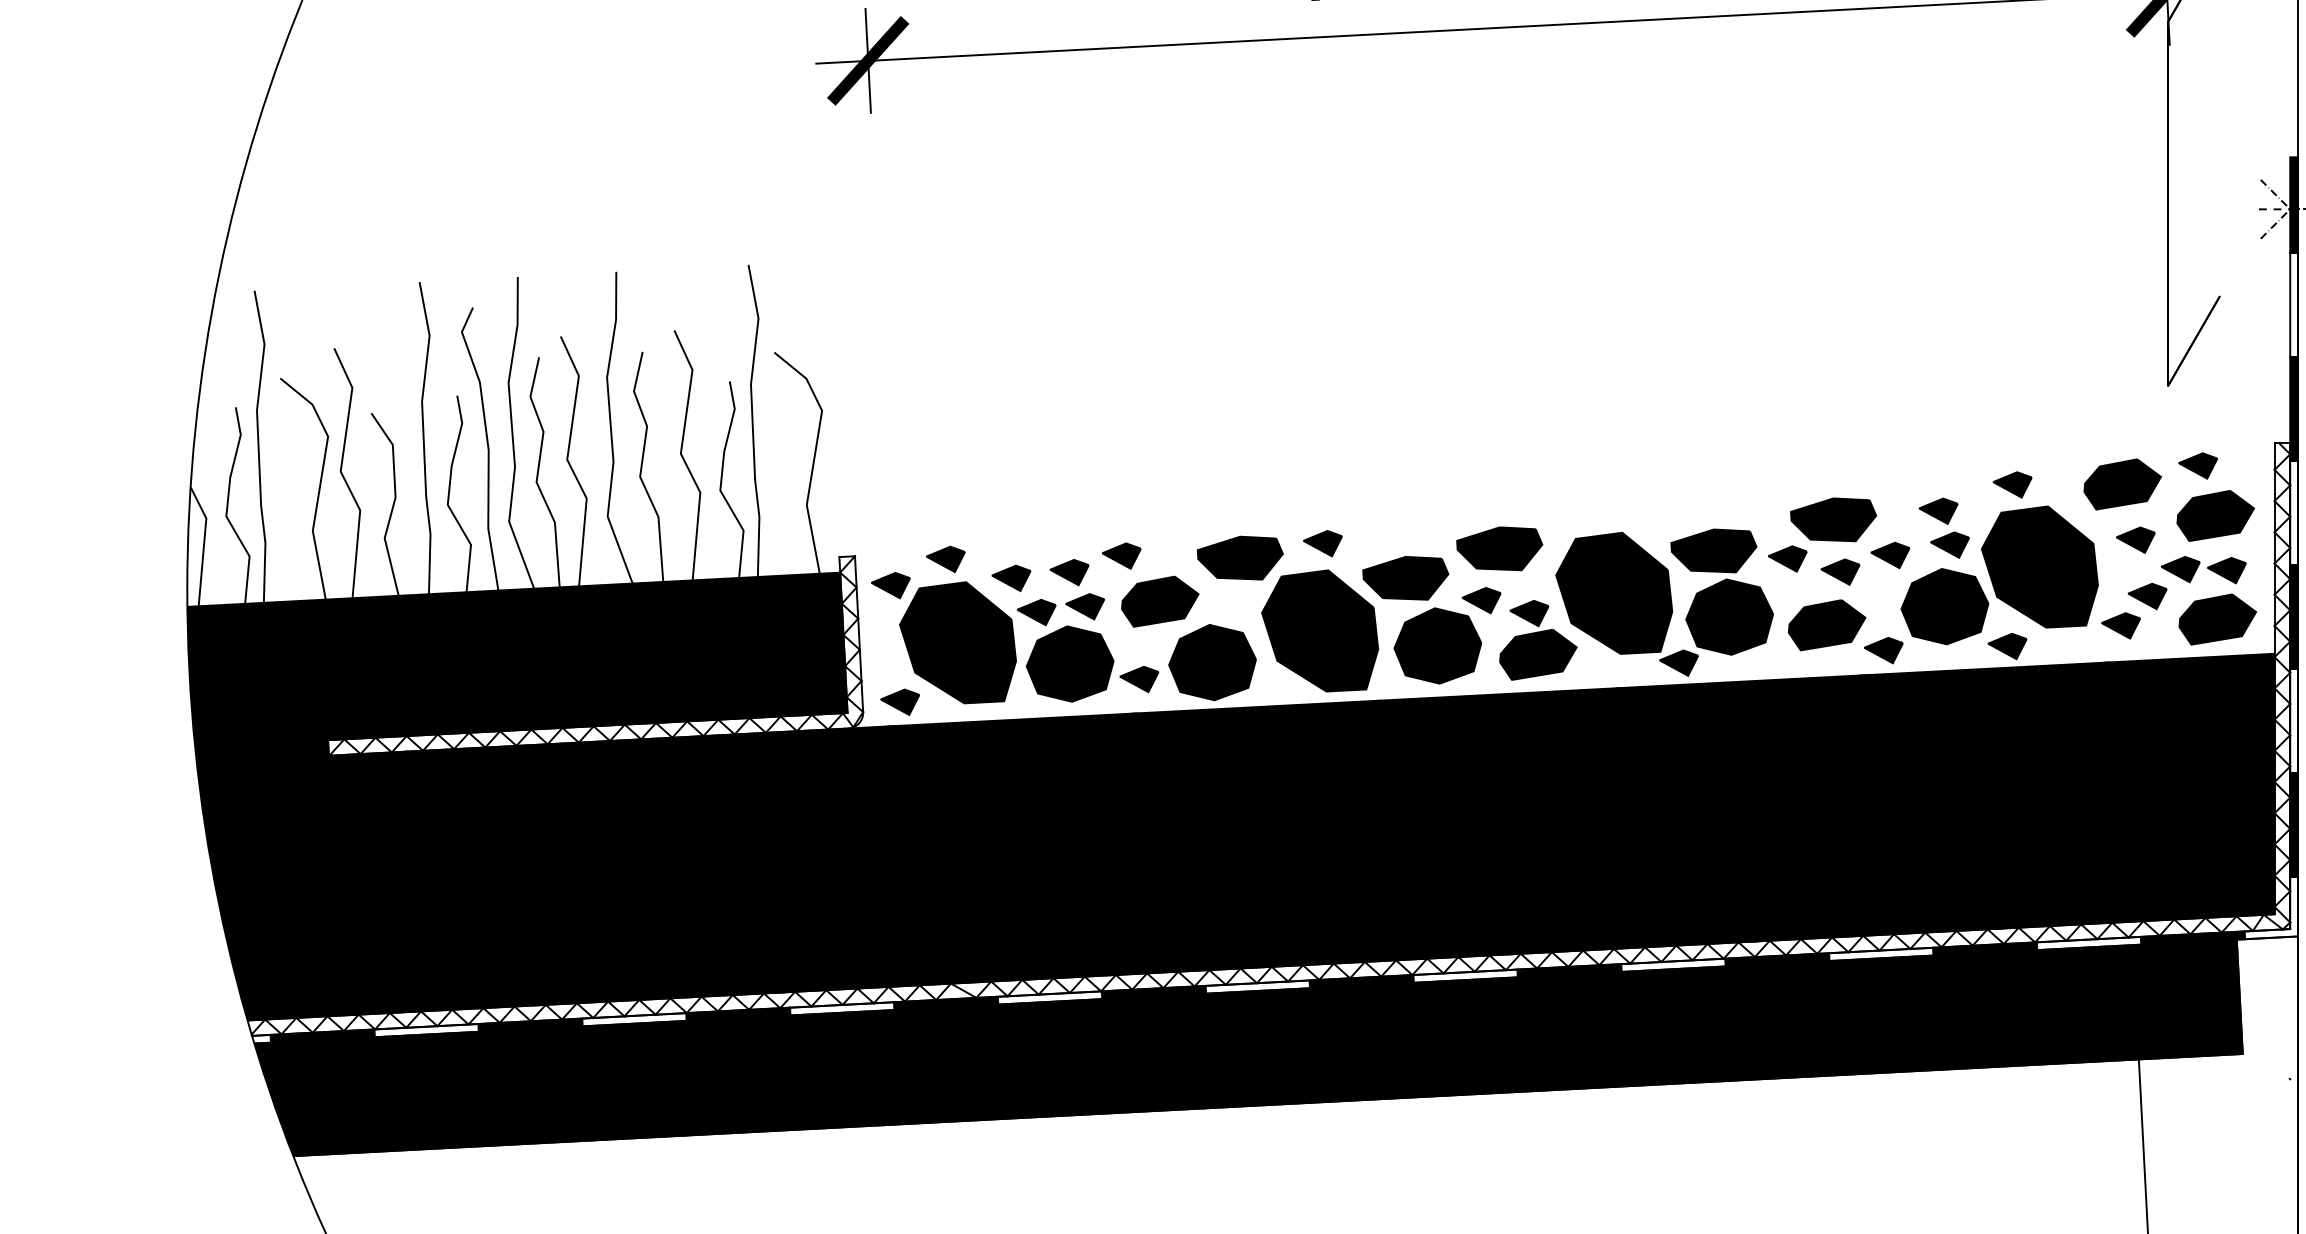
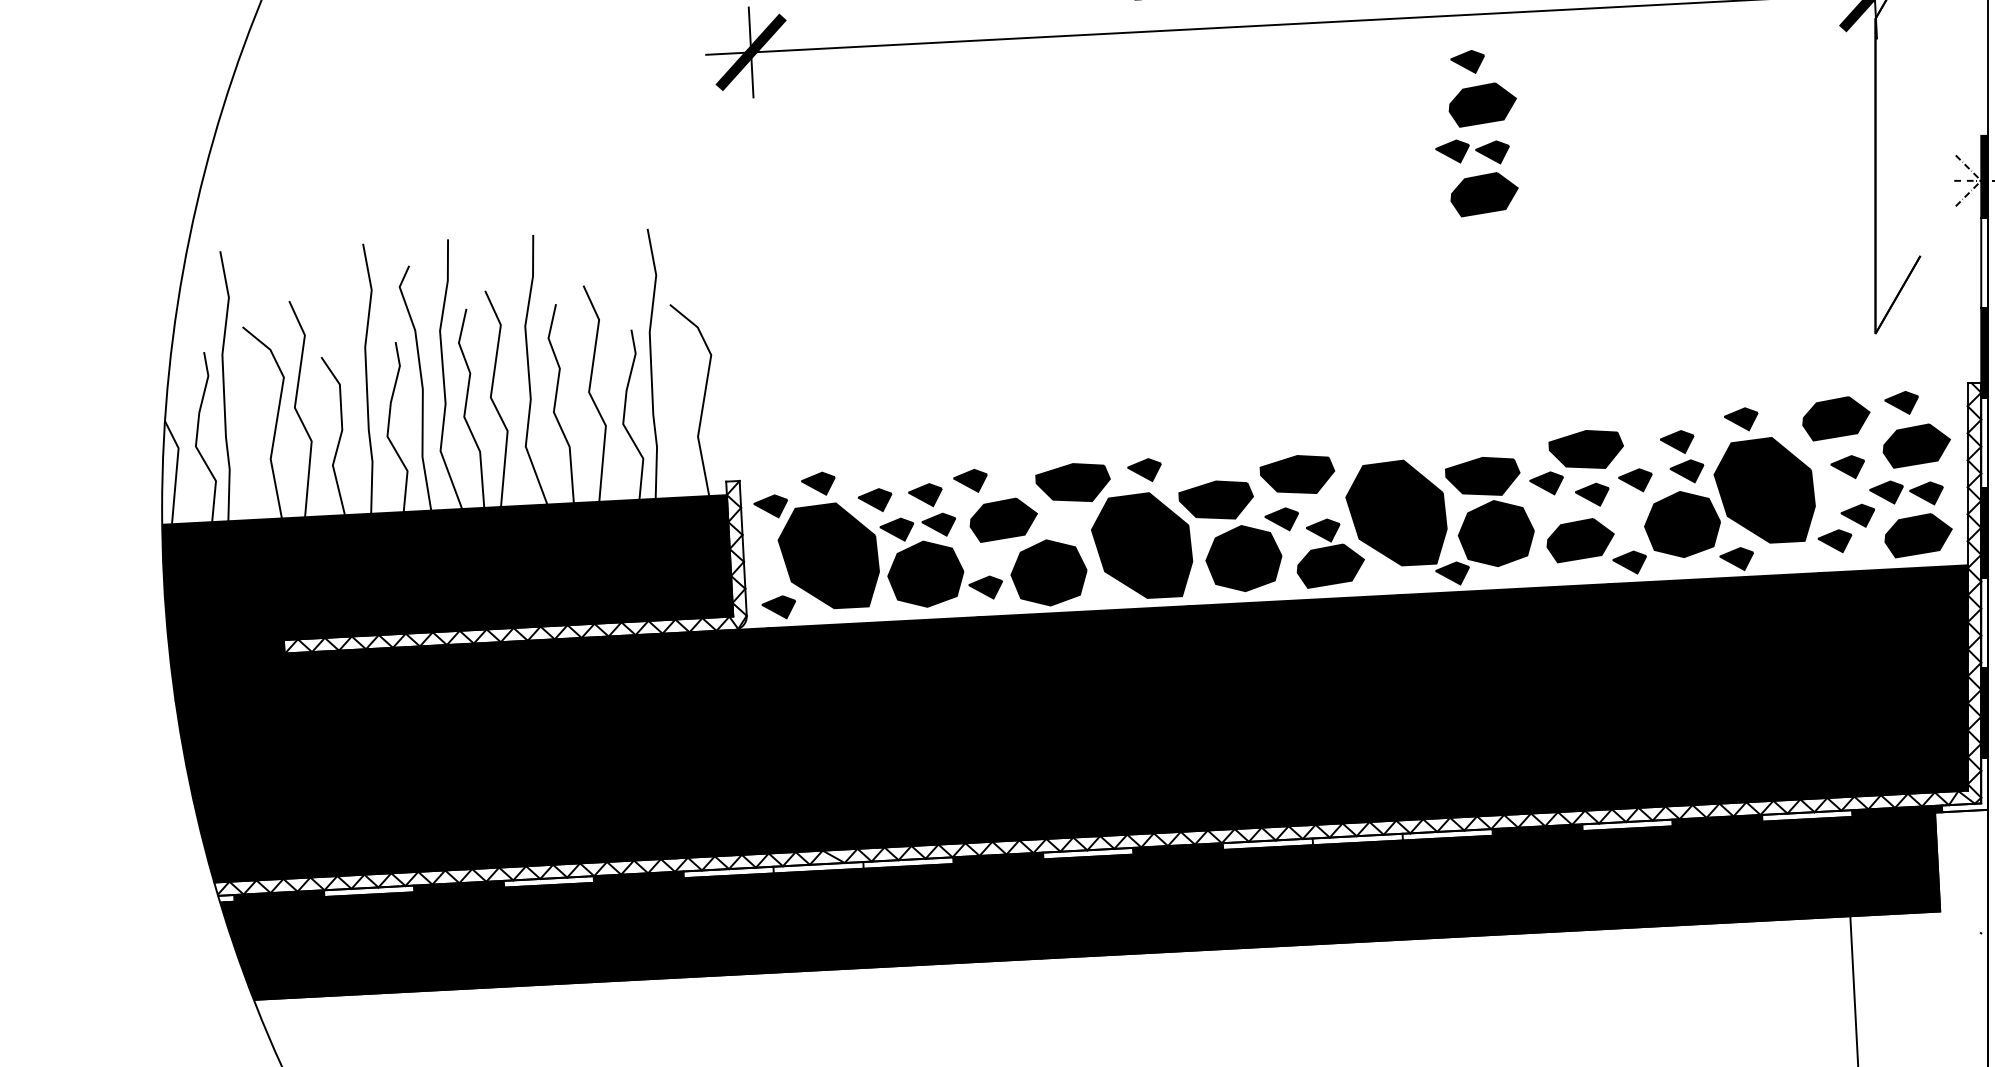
part: (1705, 145) -> (1475, 125), added
fill: (1569, 970) -> (1357, 839), removed
fill: (946, 1003) -> (818, 867), removed

